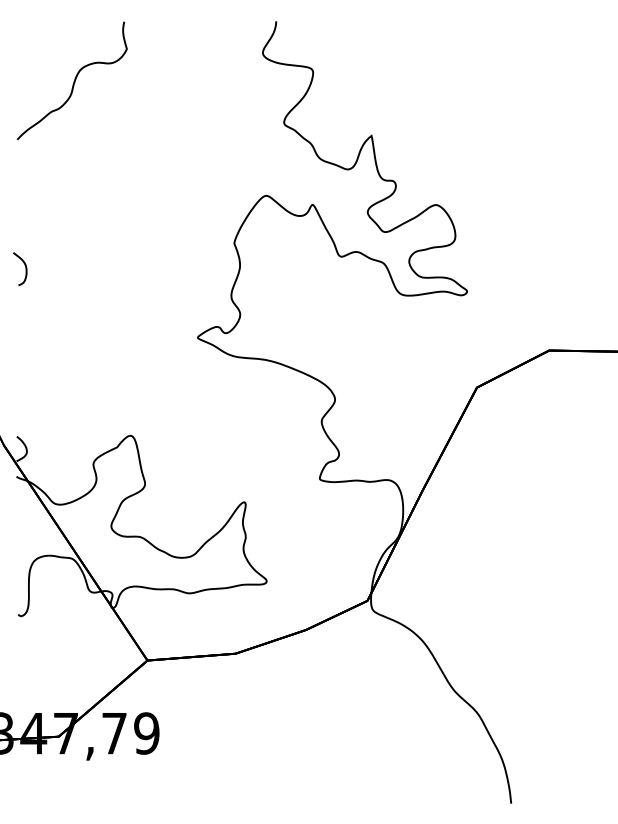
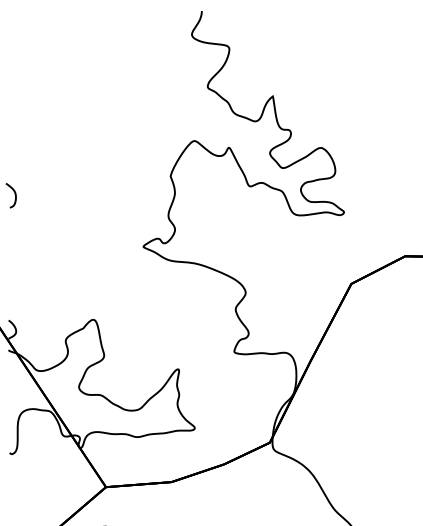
curve: (73, 81) -> (50, 55), removed

